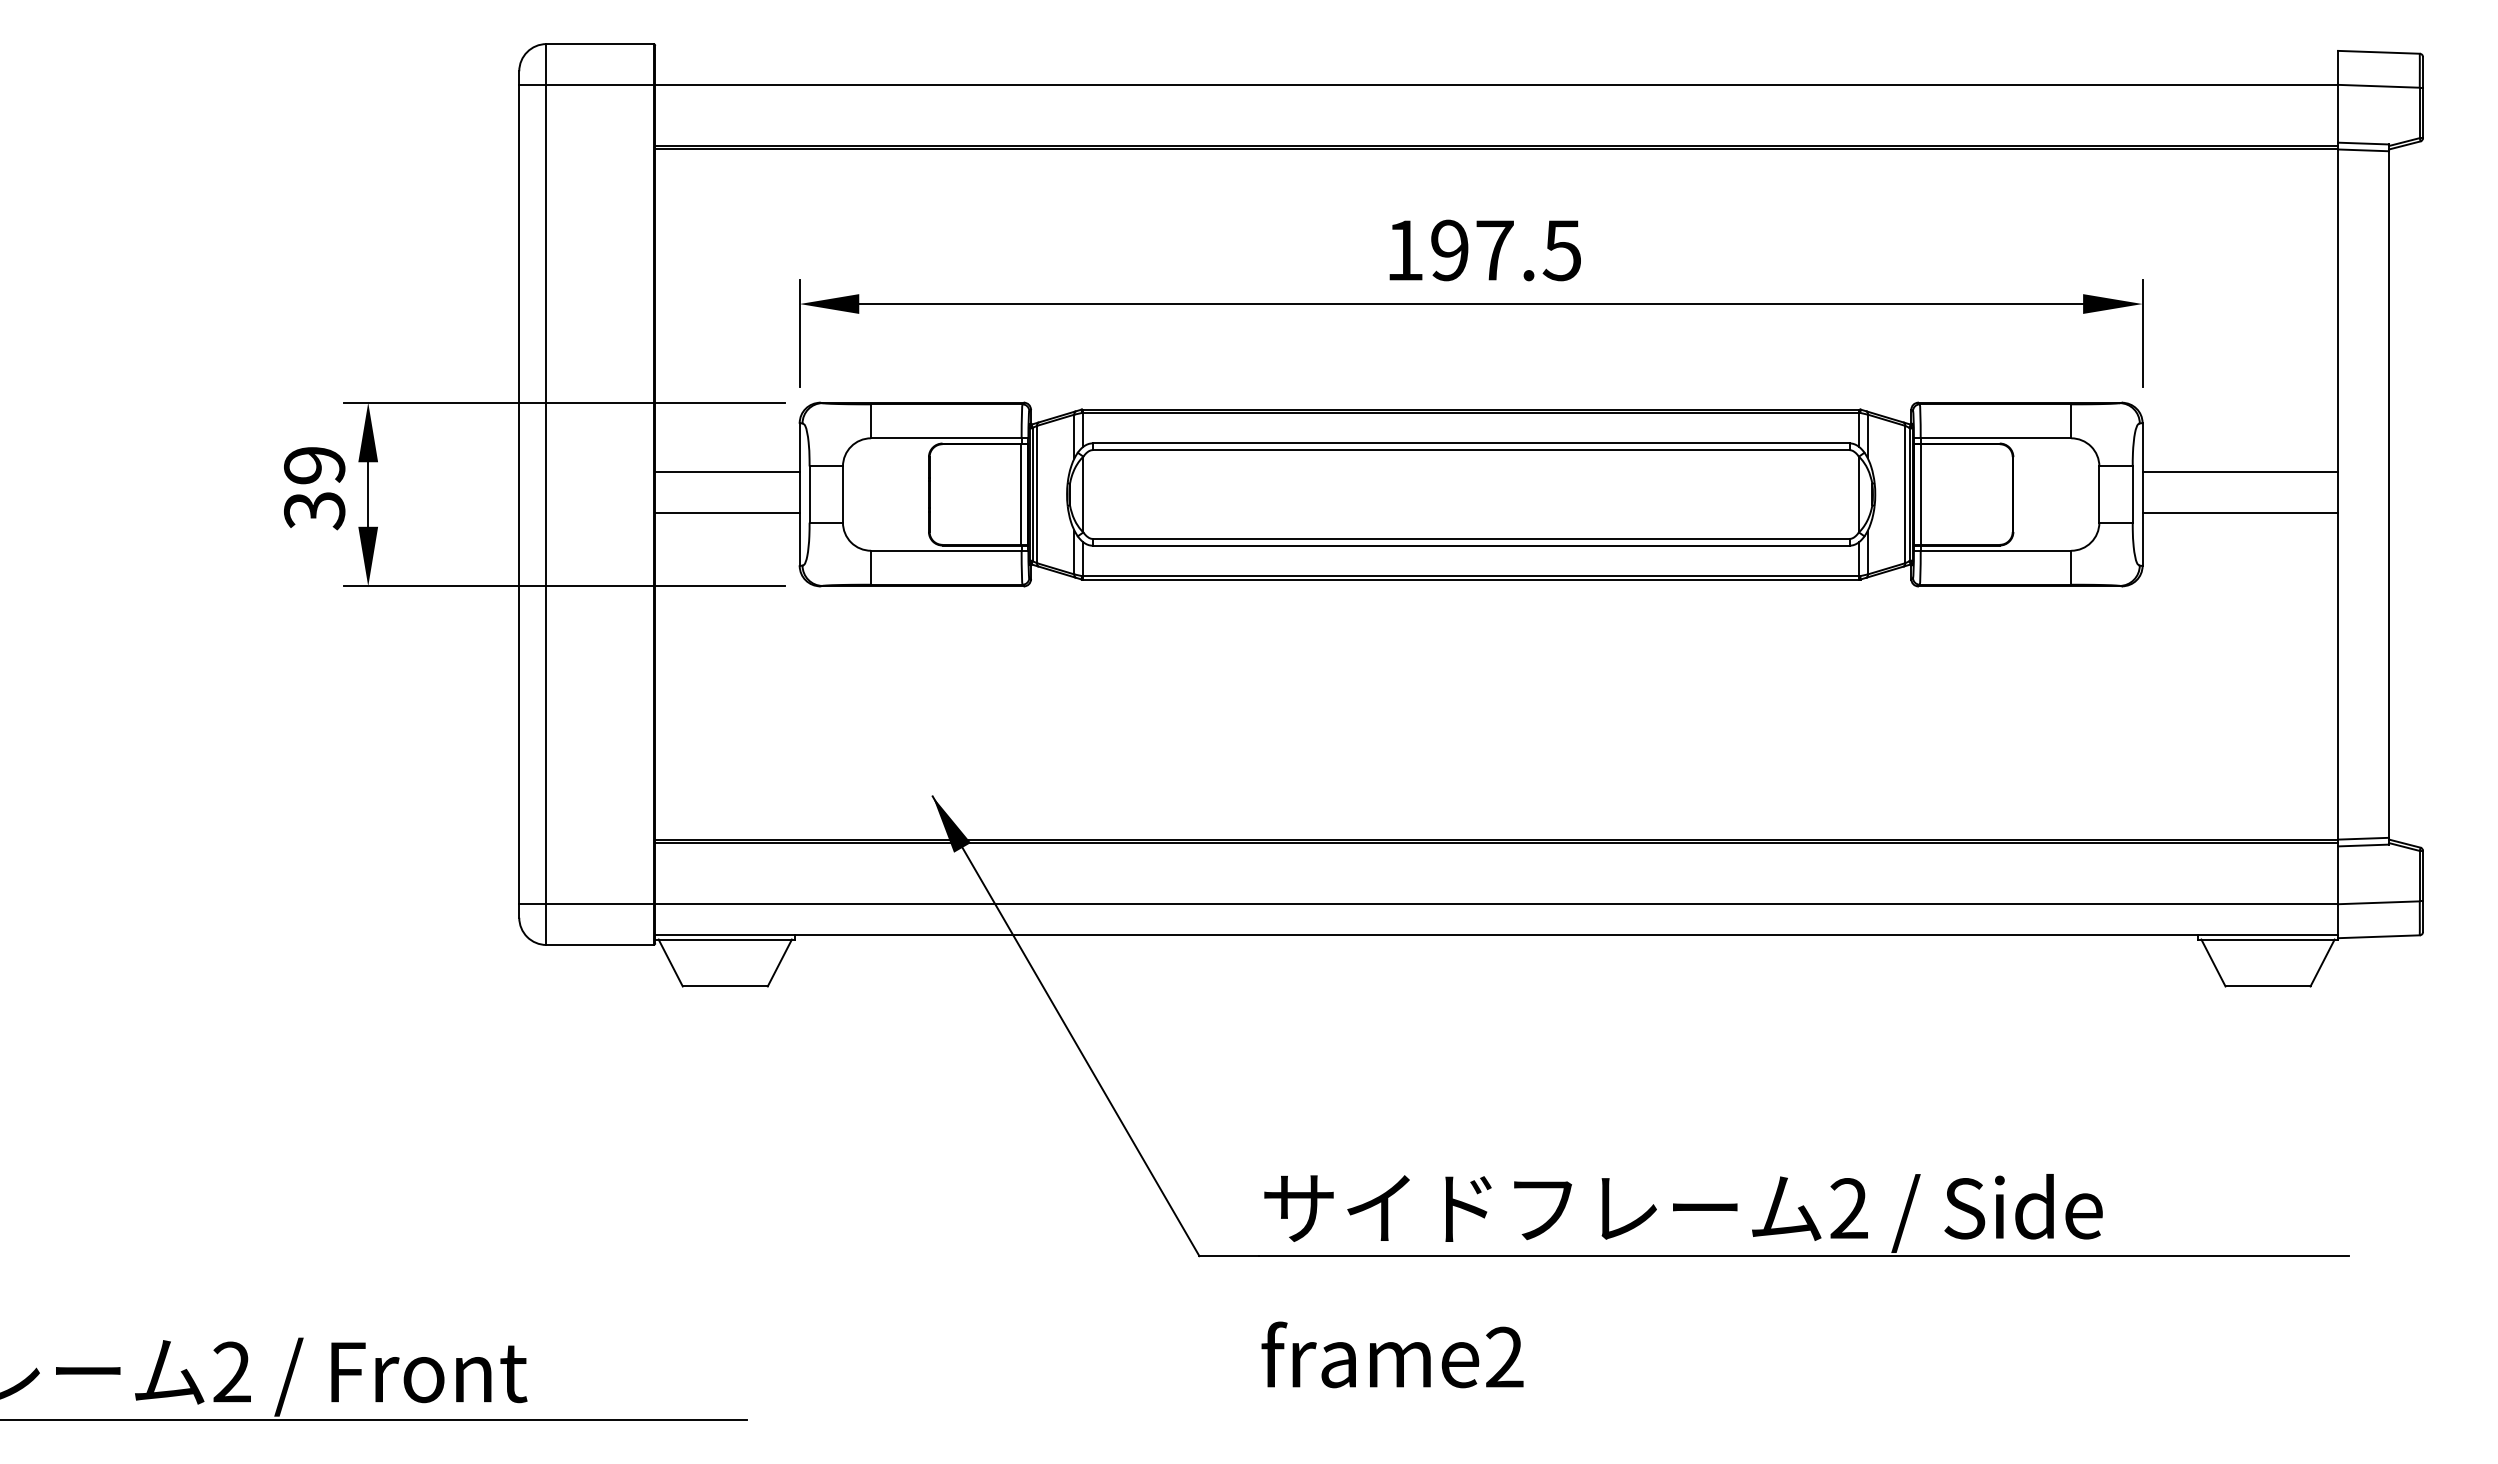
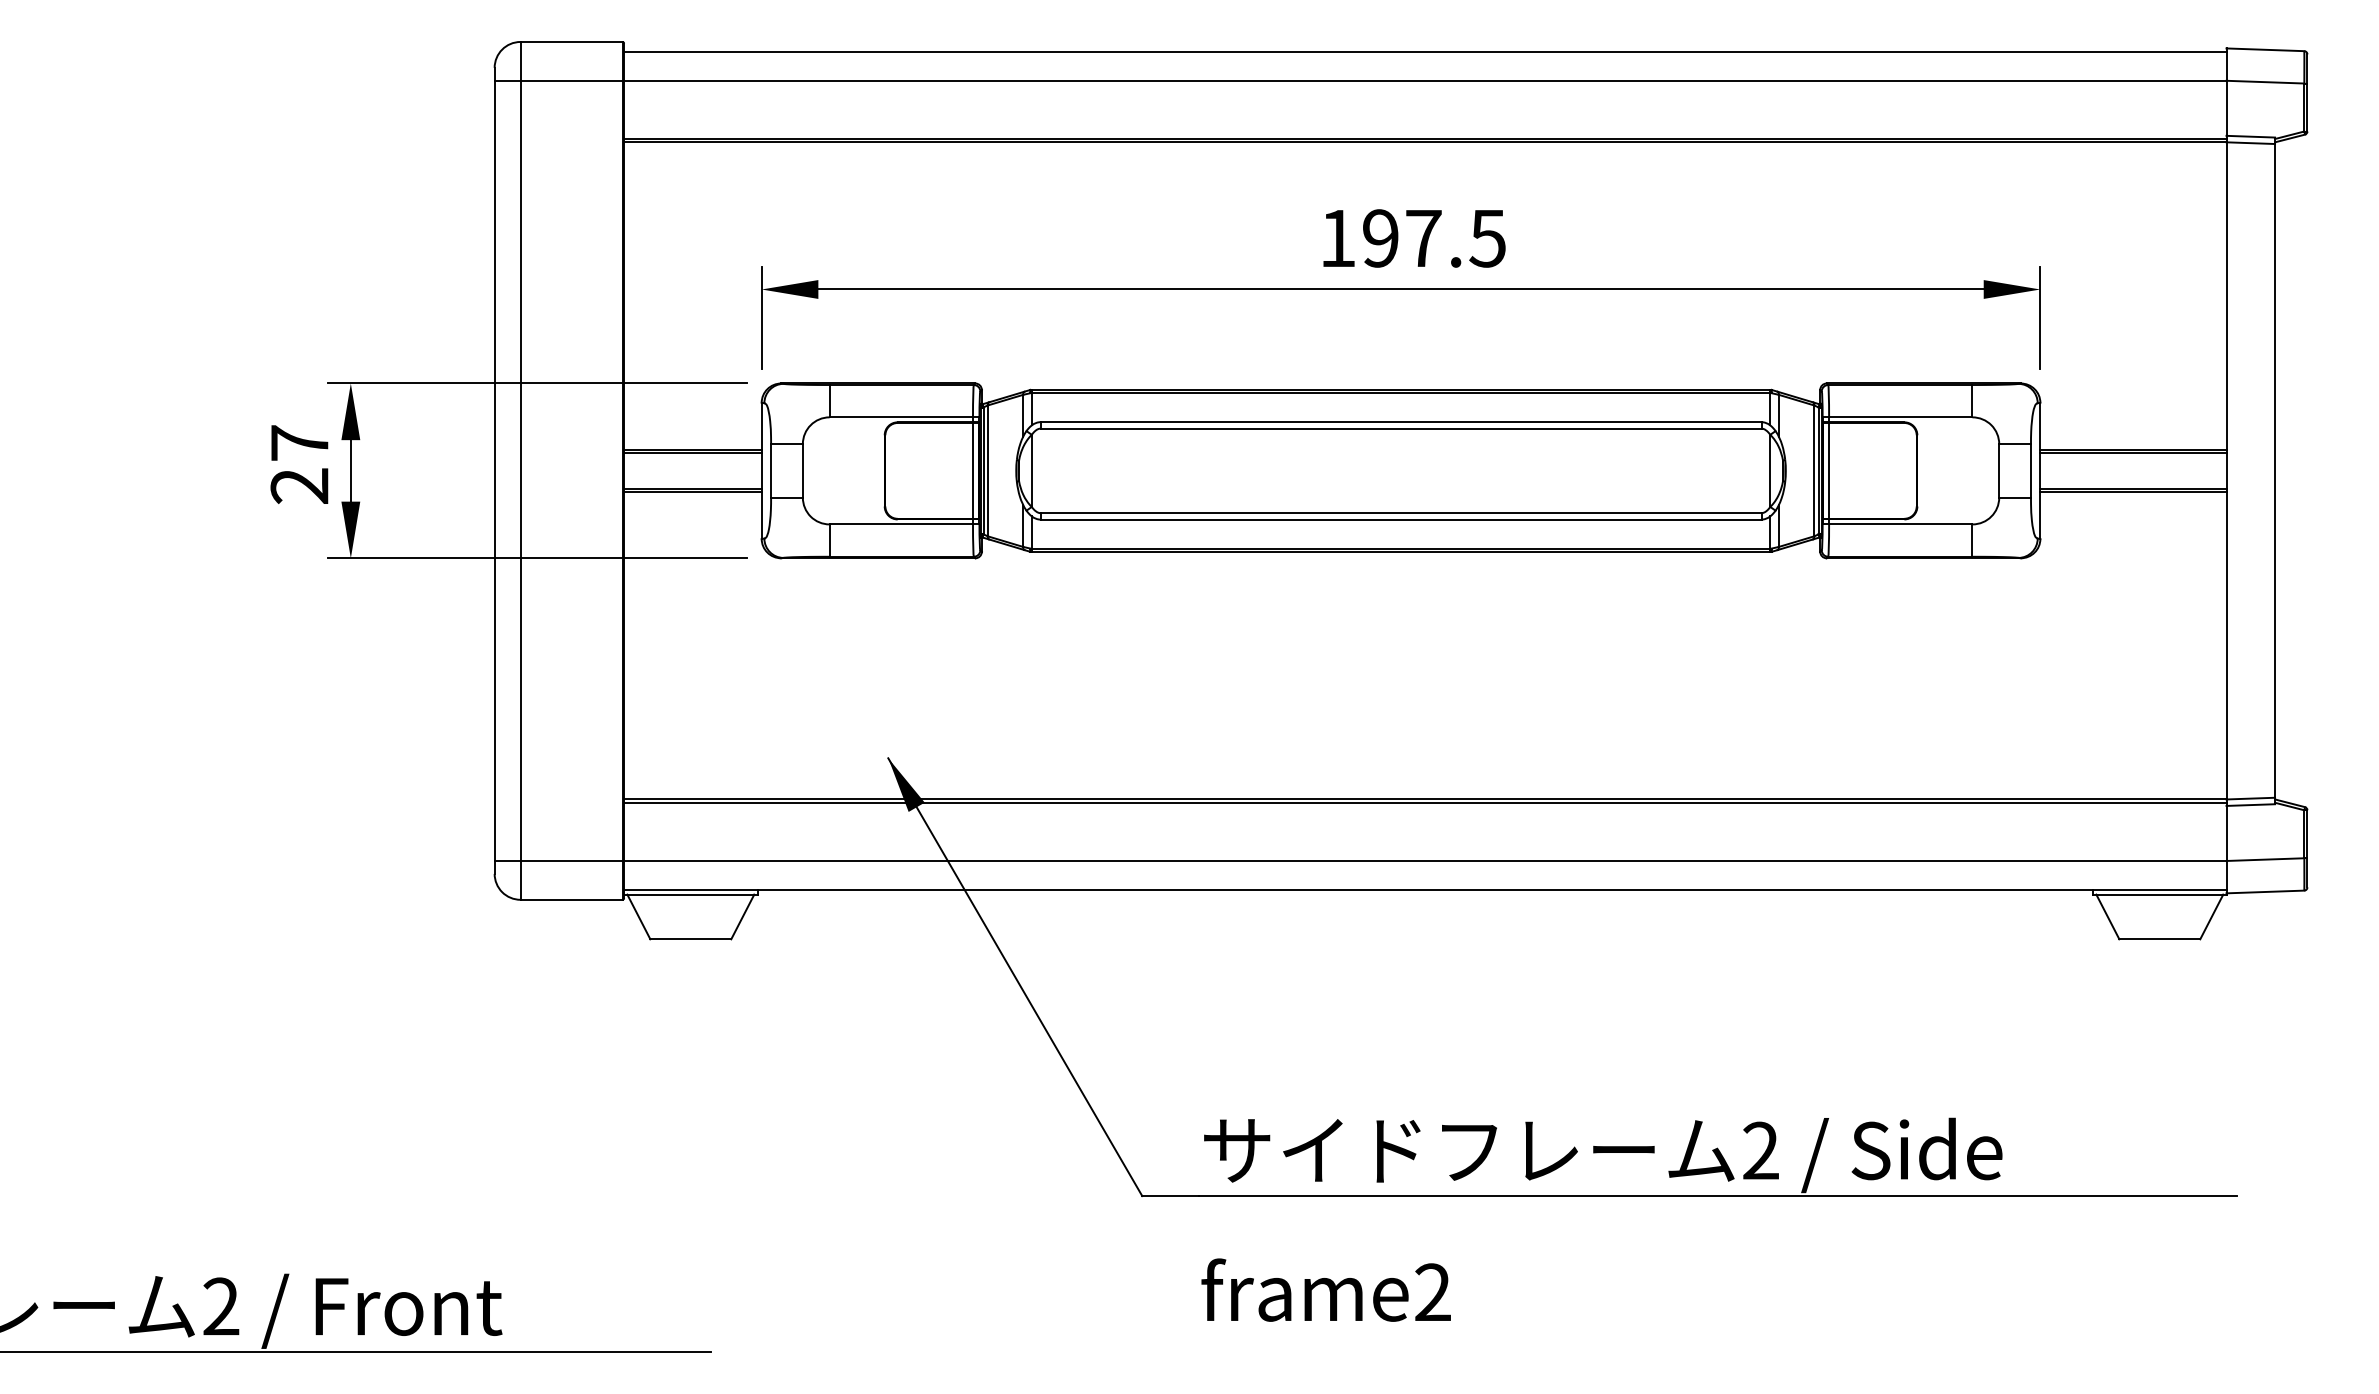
line: (1496, 54) -> (1425, 51), added
line: (727, 475) -> (692, 452), added
line: (2240, 475) -> (2133, 452), added
text: (314, 488) -> (299, 465), 39 -> 27
line: (727, 516) -> (692, 491), added
line: (2240, 516) -> (2133, 491), added

